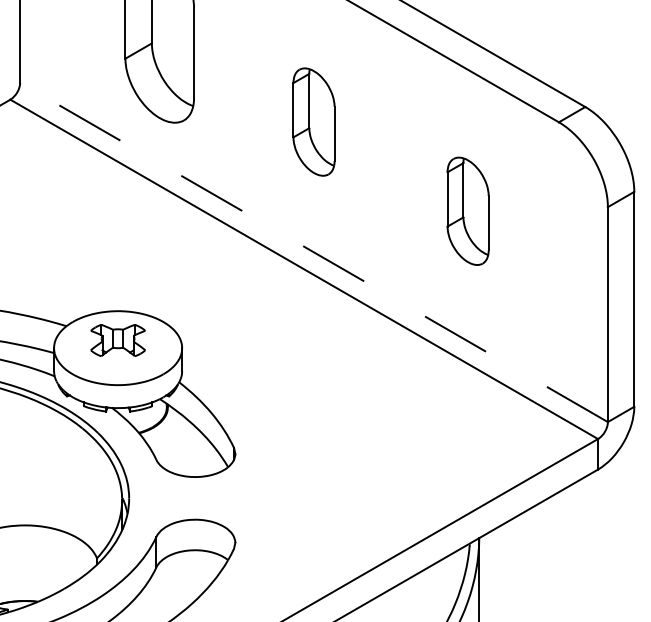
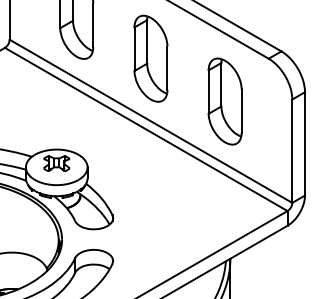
part: (313, 121) -> (150, 58), size x1.67
part: (466, 211) -> (224, 101), size x1.67
line: (313, 252) -> (150, 121), dashed -> solid

